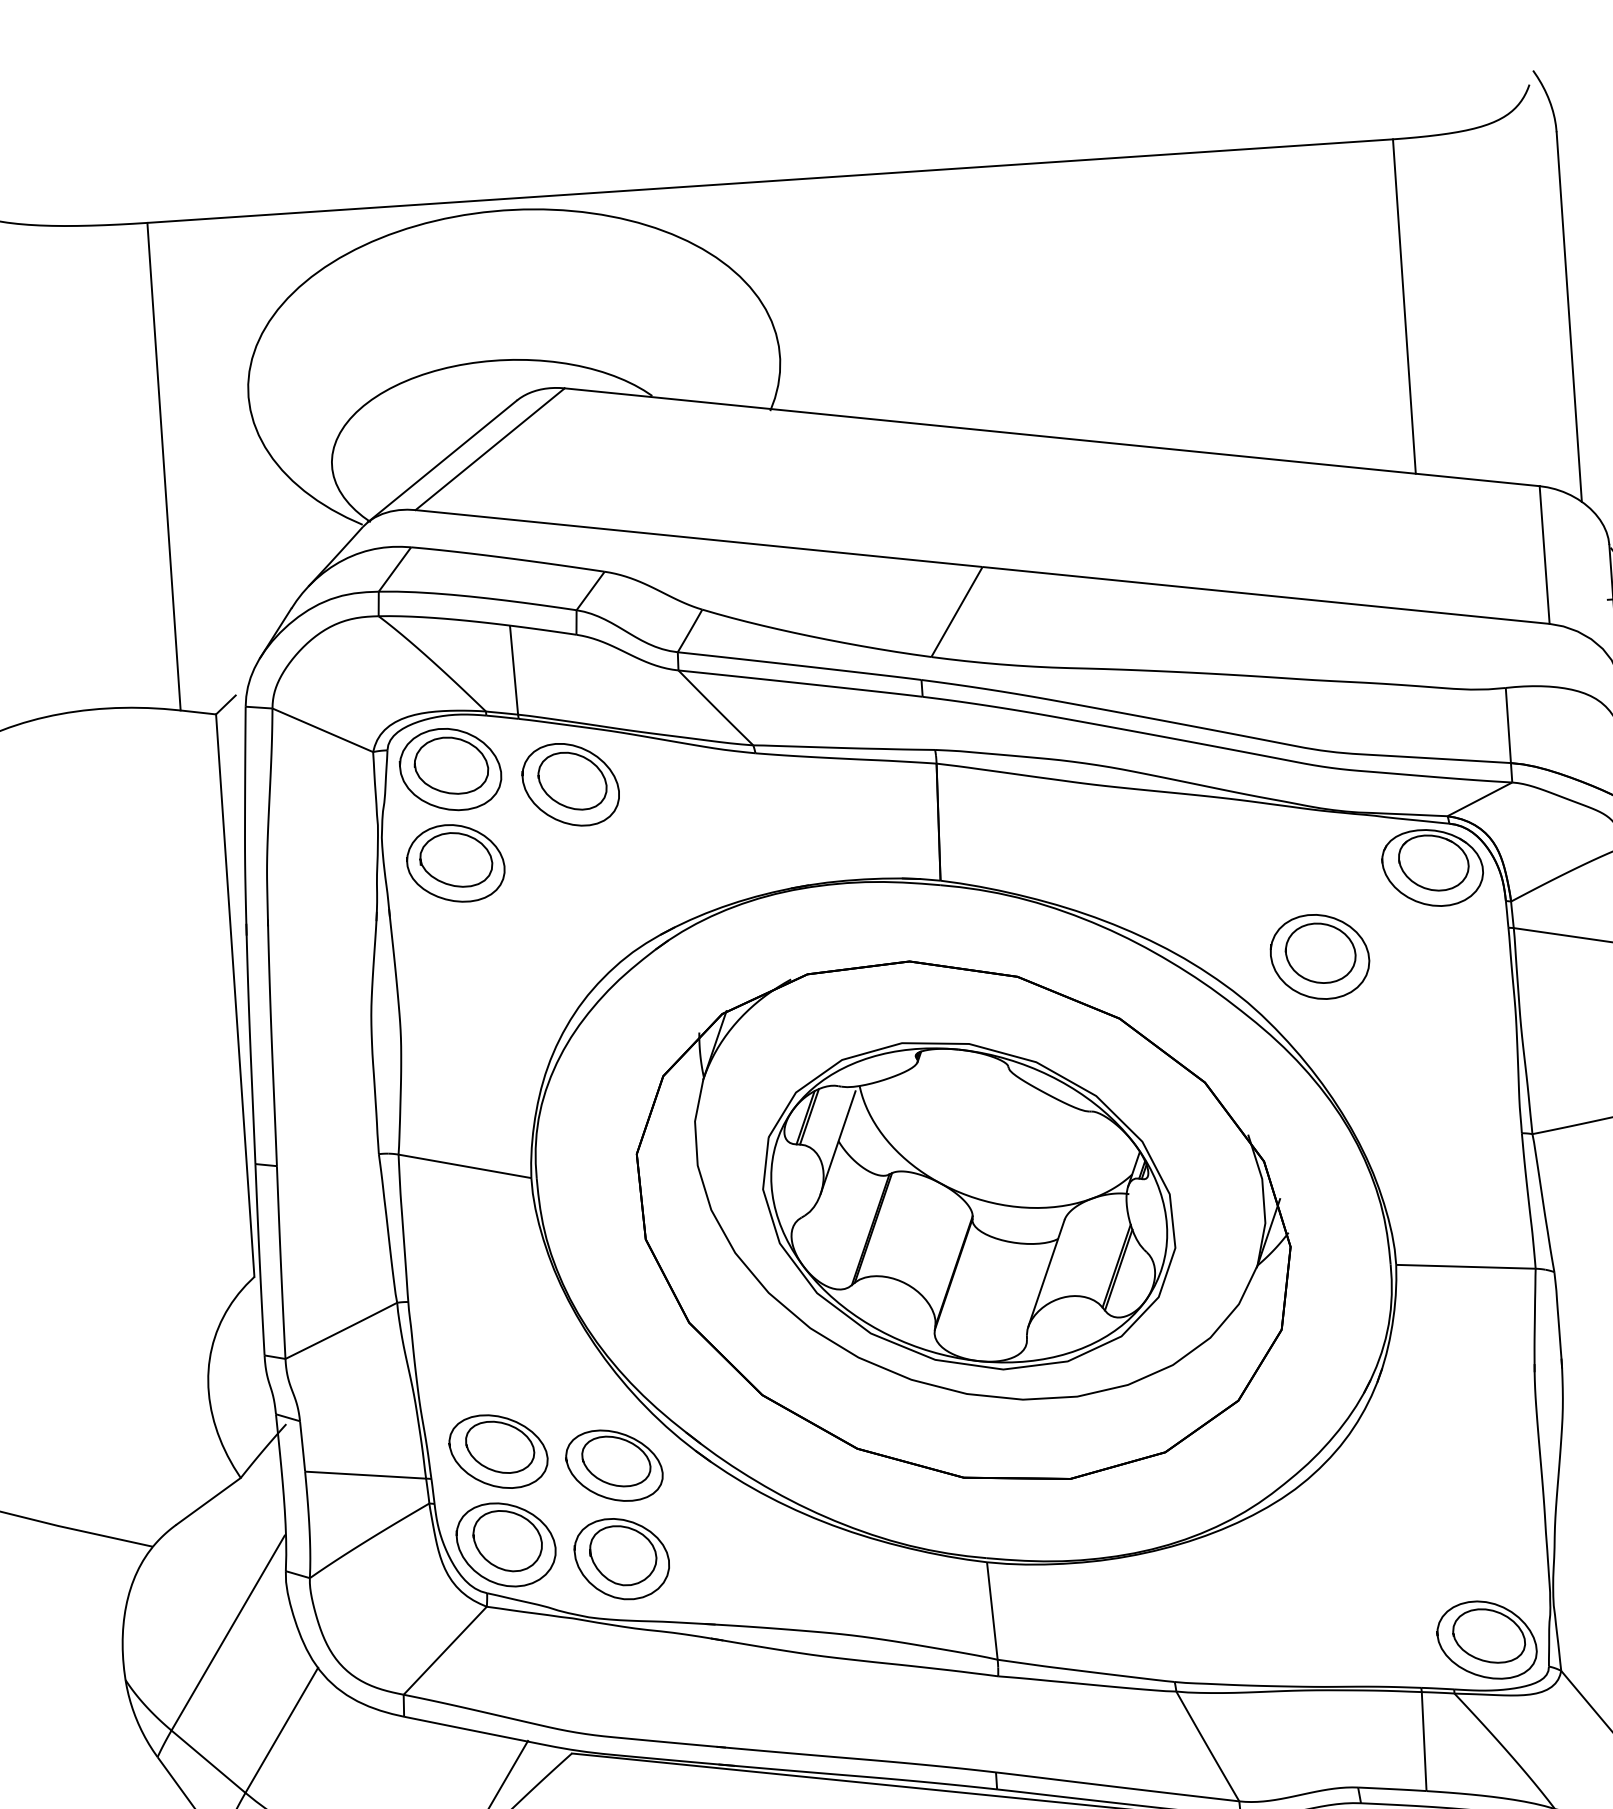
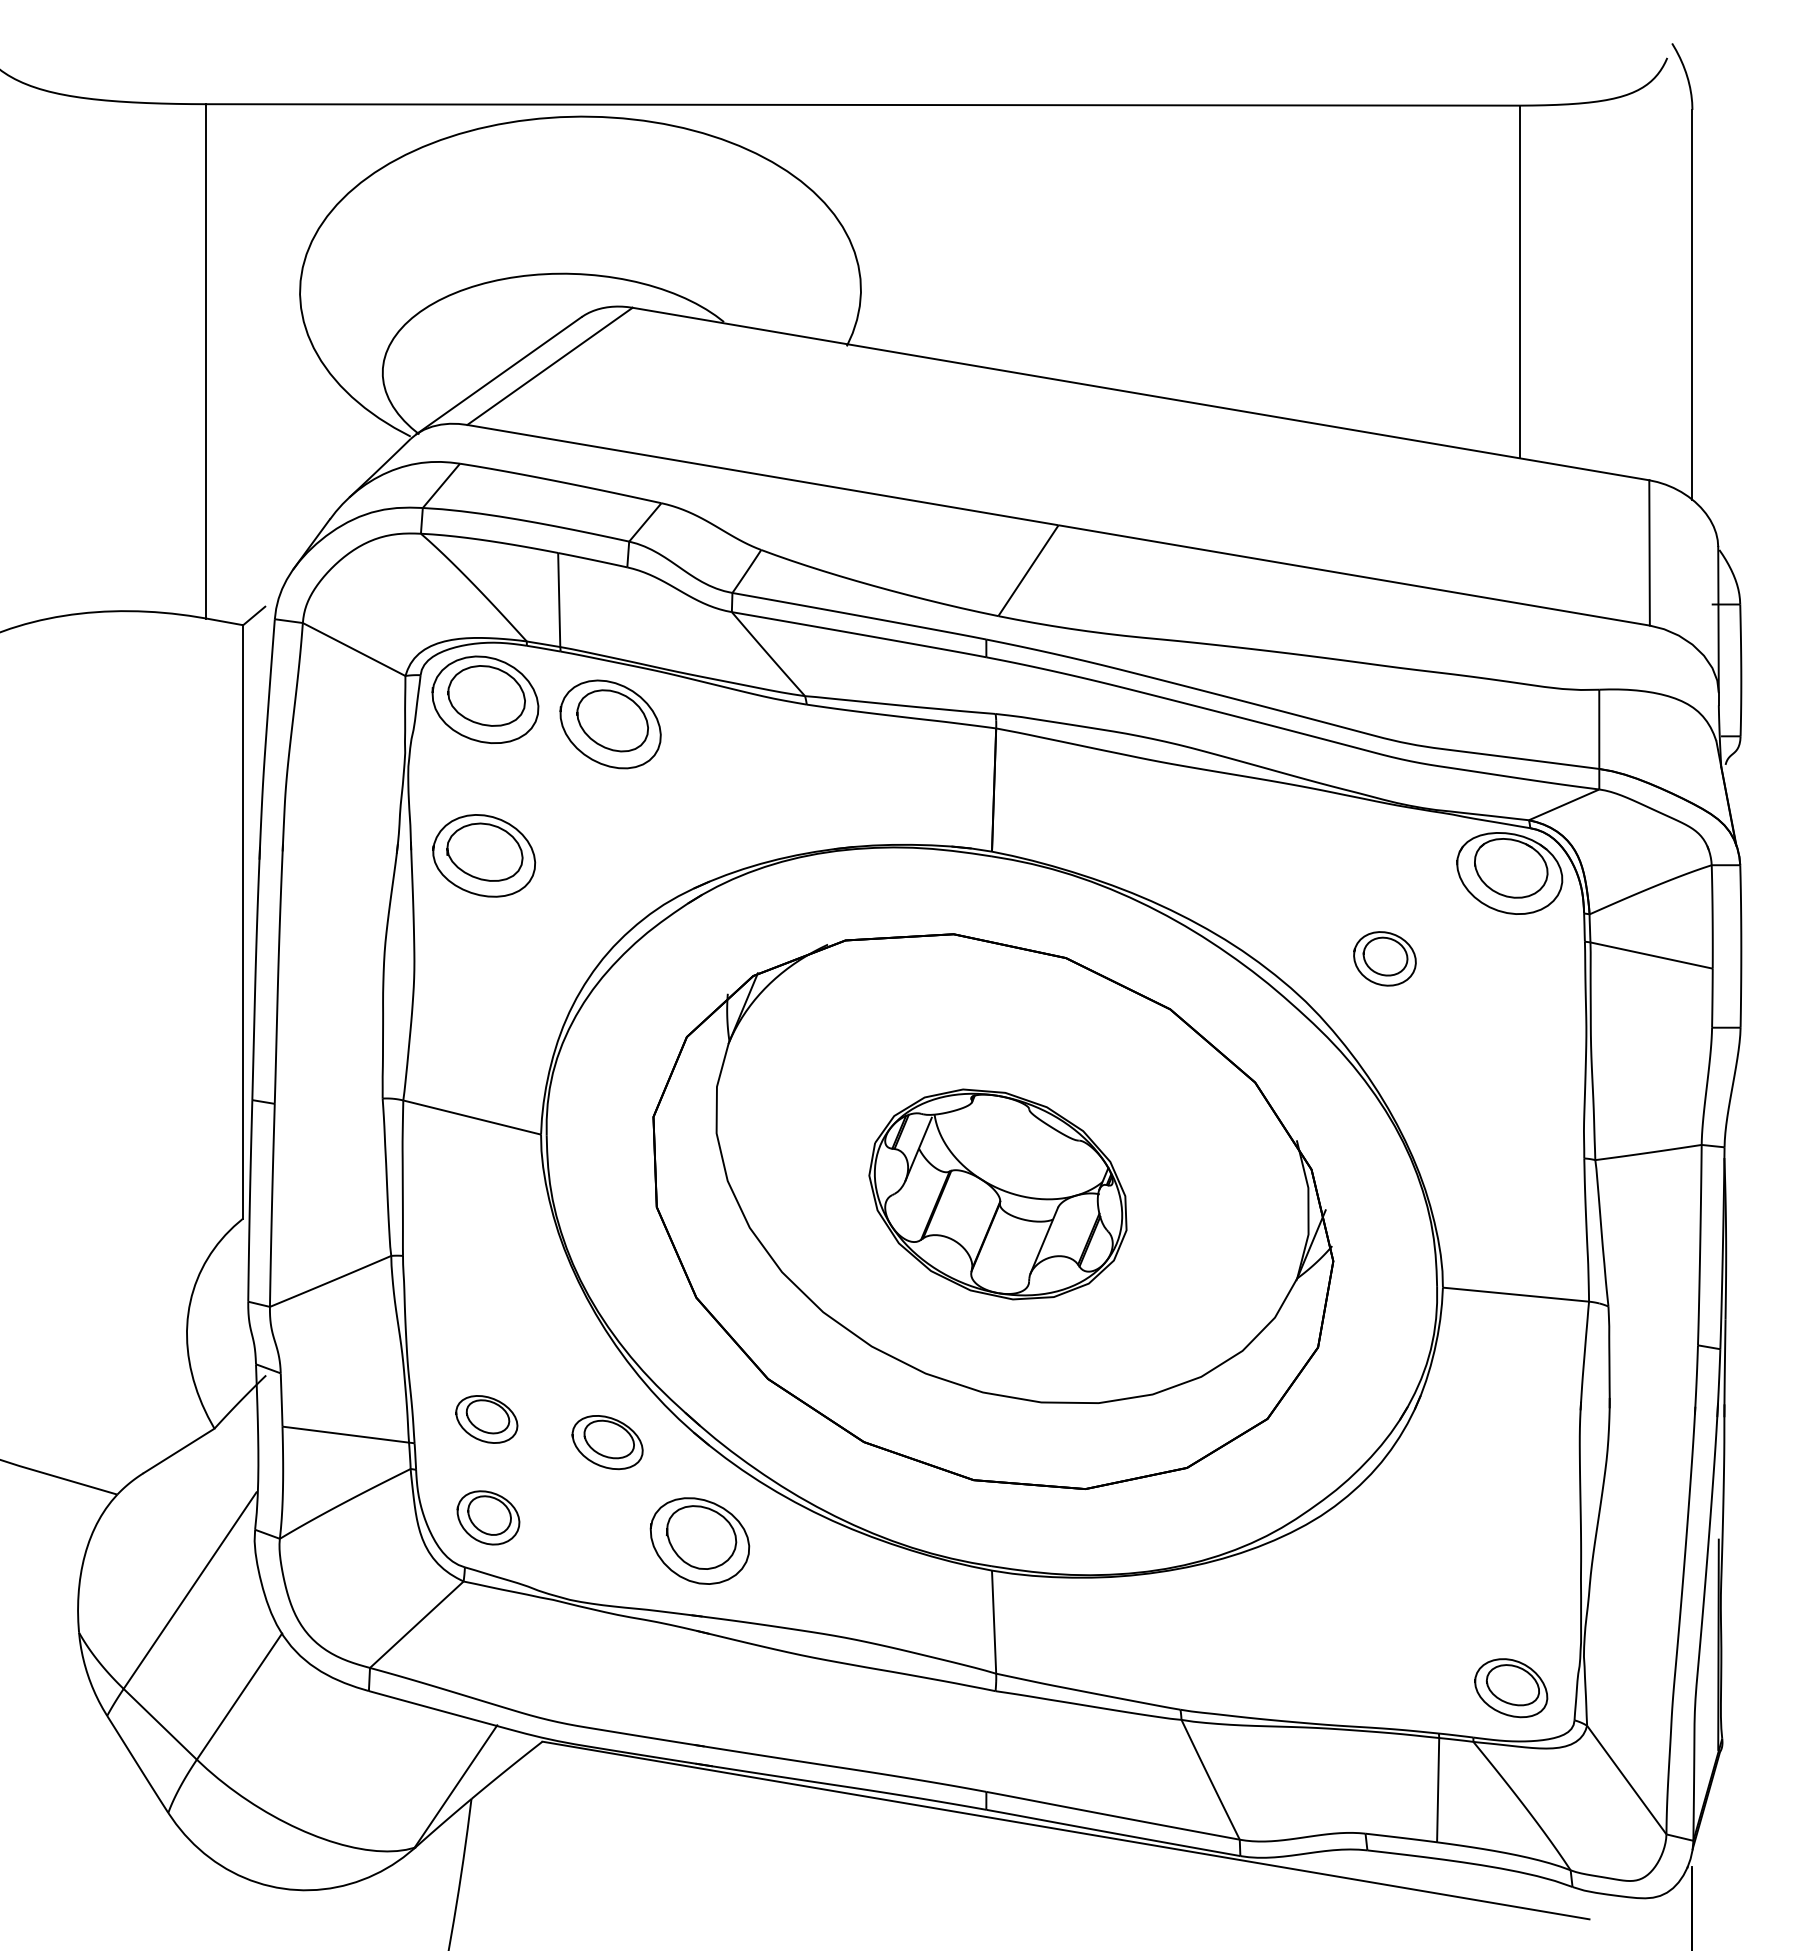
part: (456, 863) -> (484, 855), moved
part: (1319, 956) -> (1384, 958), size x0.6
part: (967, 1205) -> (997, 1194), size x0.6
part: (498, 1451) -> (486, 1419), size x0.6
part: (614, 1465) -> (607, 1442), size x0.7
part: (506, 1544) -> (488, 1517), size x0.6
part: (621, 1558) -> (699, 1540), moved
part: (1486, 1639) -> (1510, 1687), size x0.7

